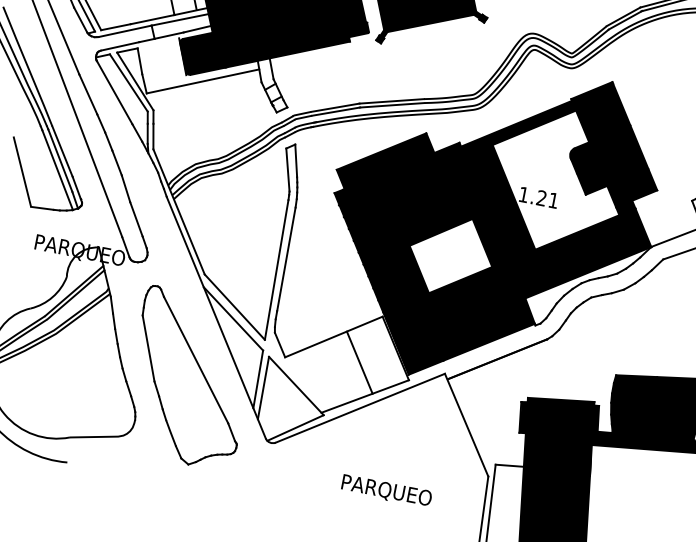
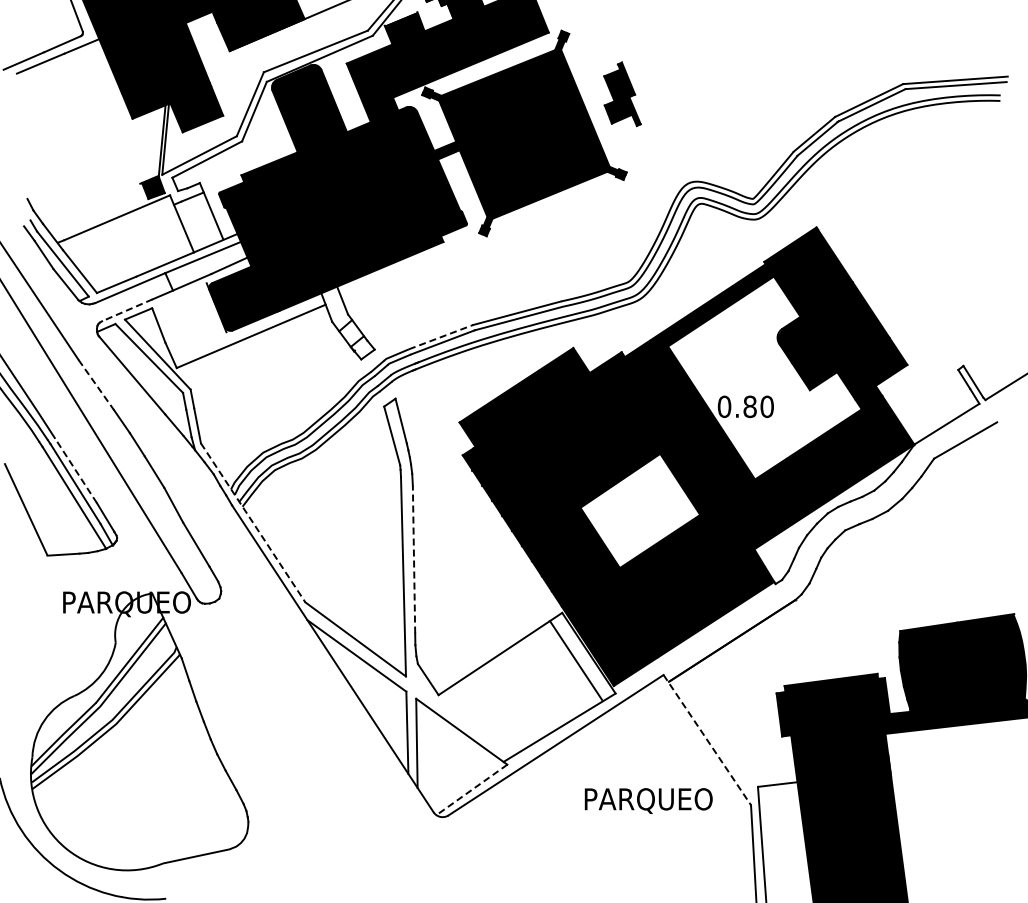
line: (120, 46) -> (127, 310), solid -> dashed
line: (88, 94) -> (96, 385), solid -> dashed
line: (335, 107) -> (441, 336), solid -> dashed
line: (62, 151) -> (75, 470), solid -> dashed
text: (538, 197) -> (745, 406), 1.21 -> 0.80
line: (179, 212) -> (253, 523), solid -> dashed
line: (286, 259) -> (414, 559), solid -> dashed
line: (359, 362) -> (575, 660), moved
part: (189, 378) -> (312, 750), removed
line: (466, 425) -> (707, 740), solid -> dashed
line: (295, 427) -> (471, 789), solid -> dashed
text: (386, 491) -> (648, 800), moved

